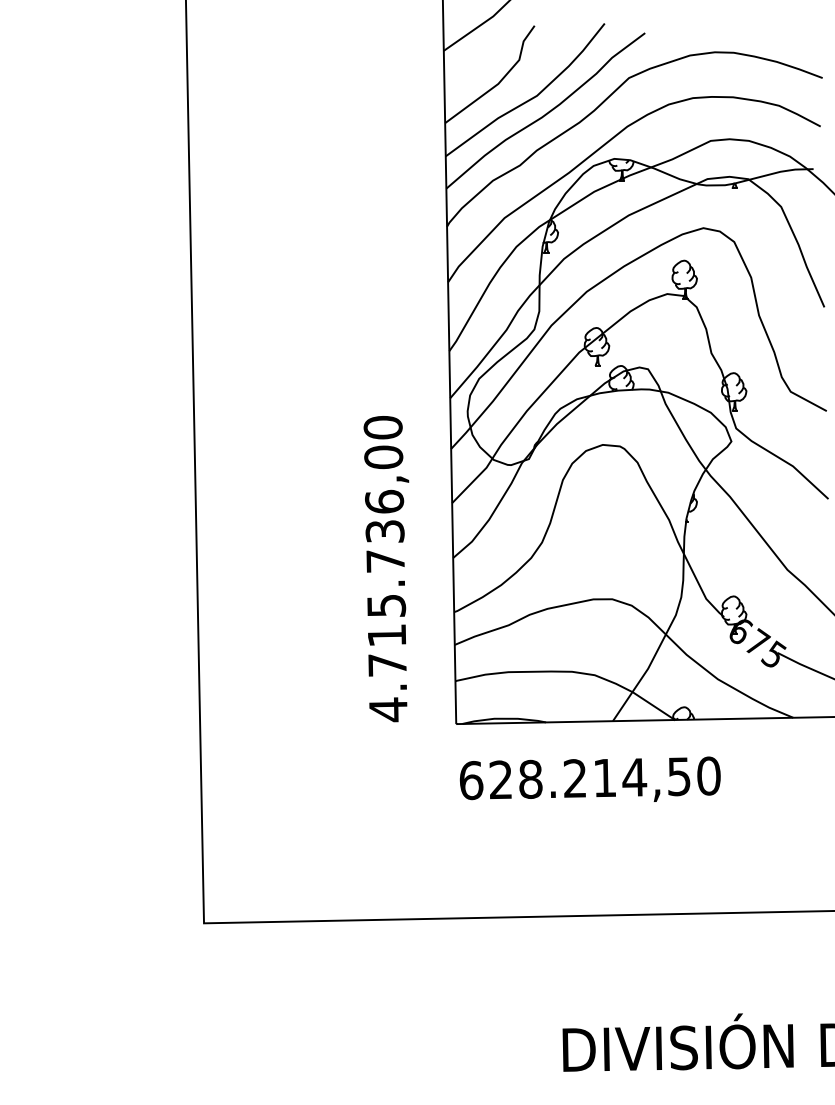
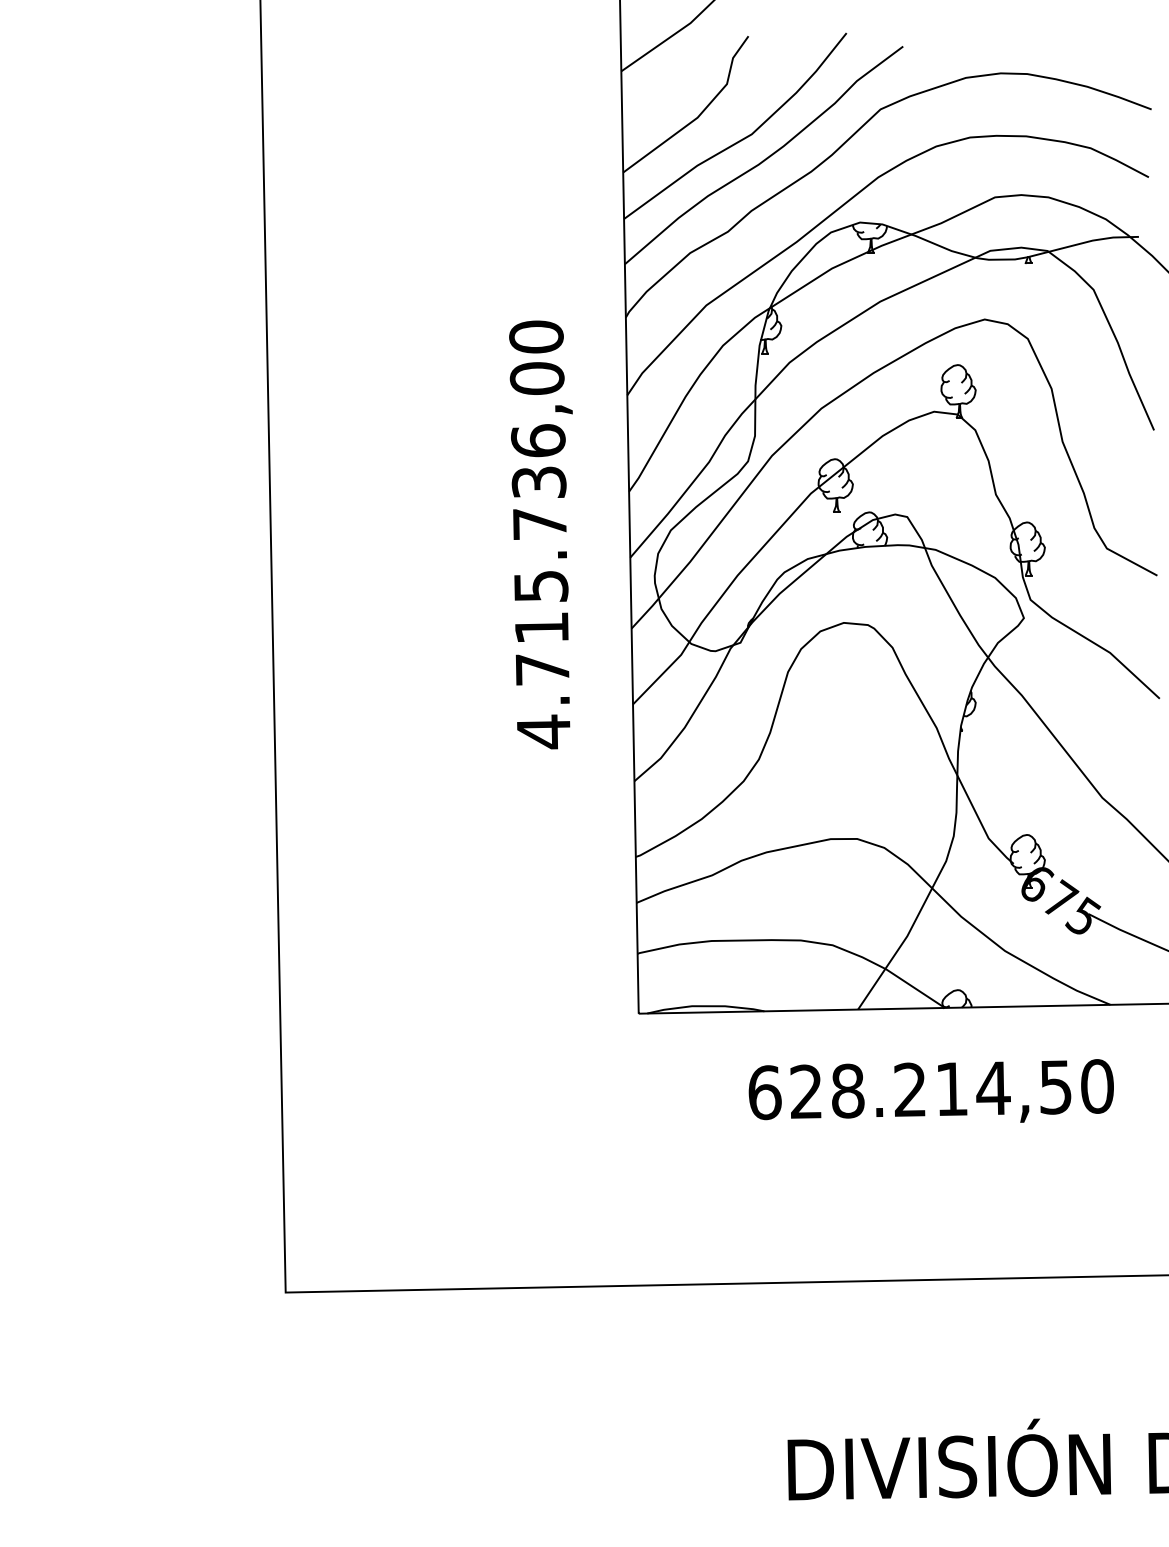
text: (386, 569) -> (541, 535), moved
text: (589, 778) -> (930, 1089), moved

